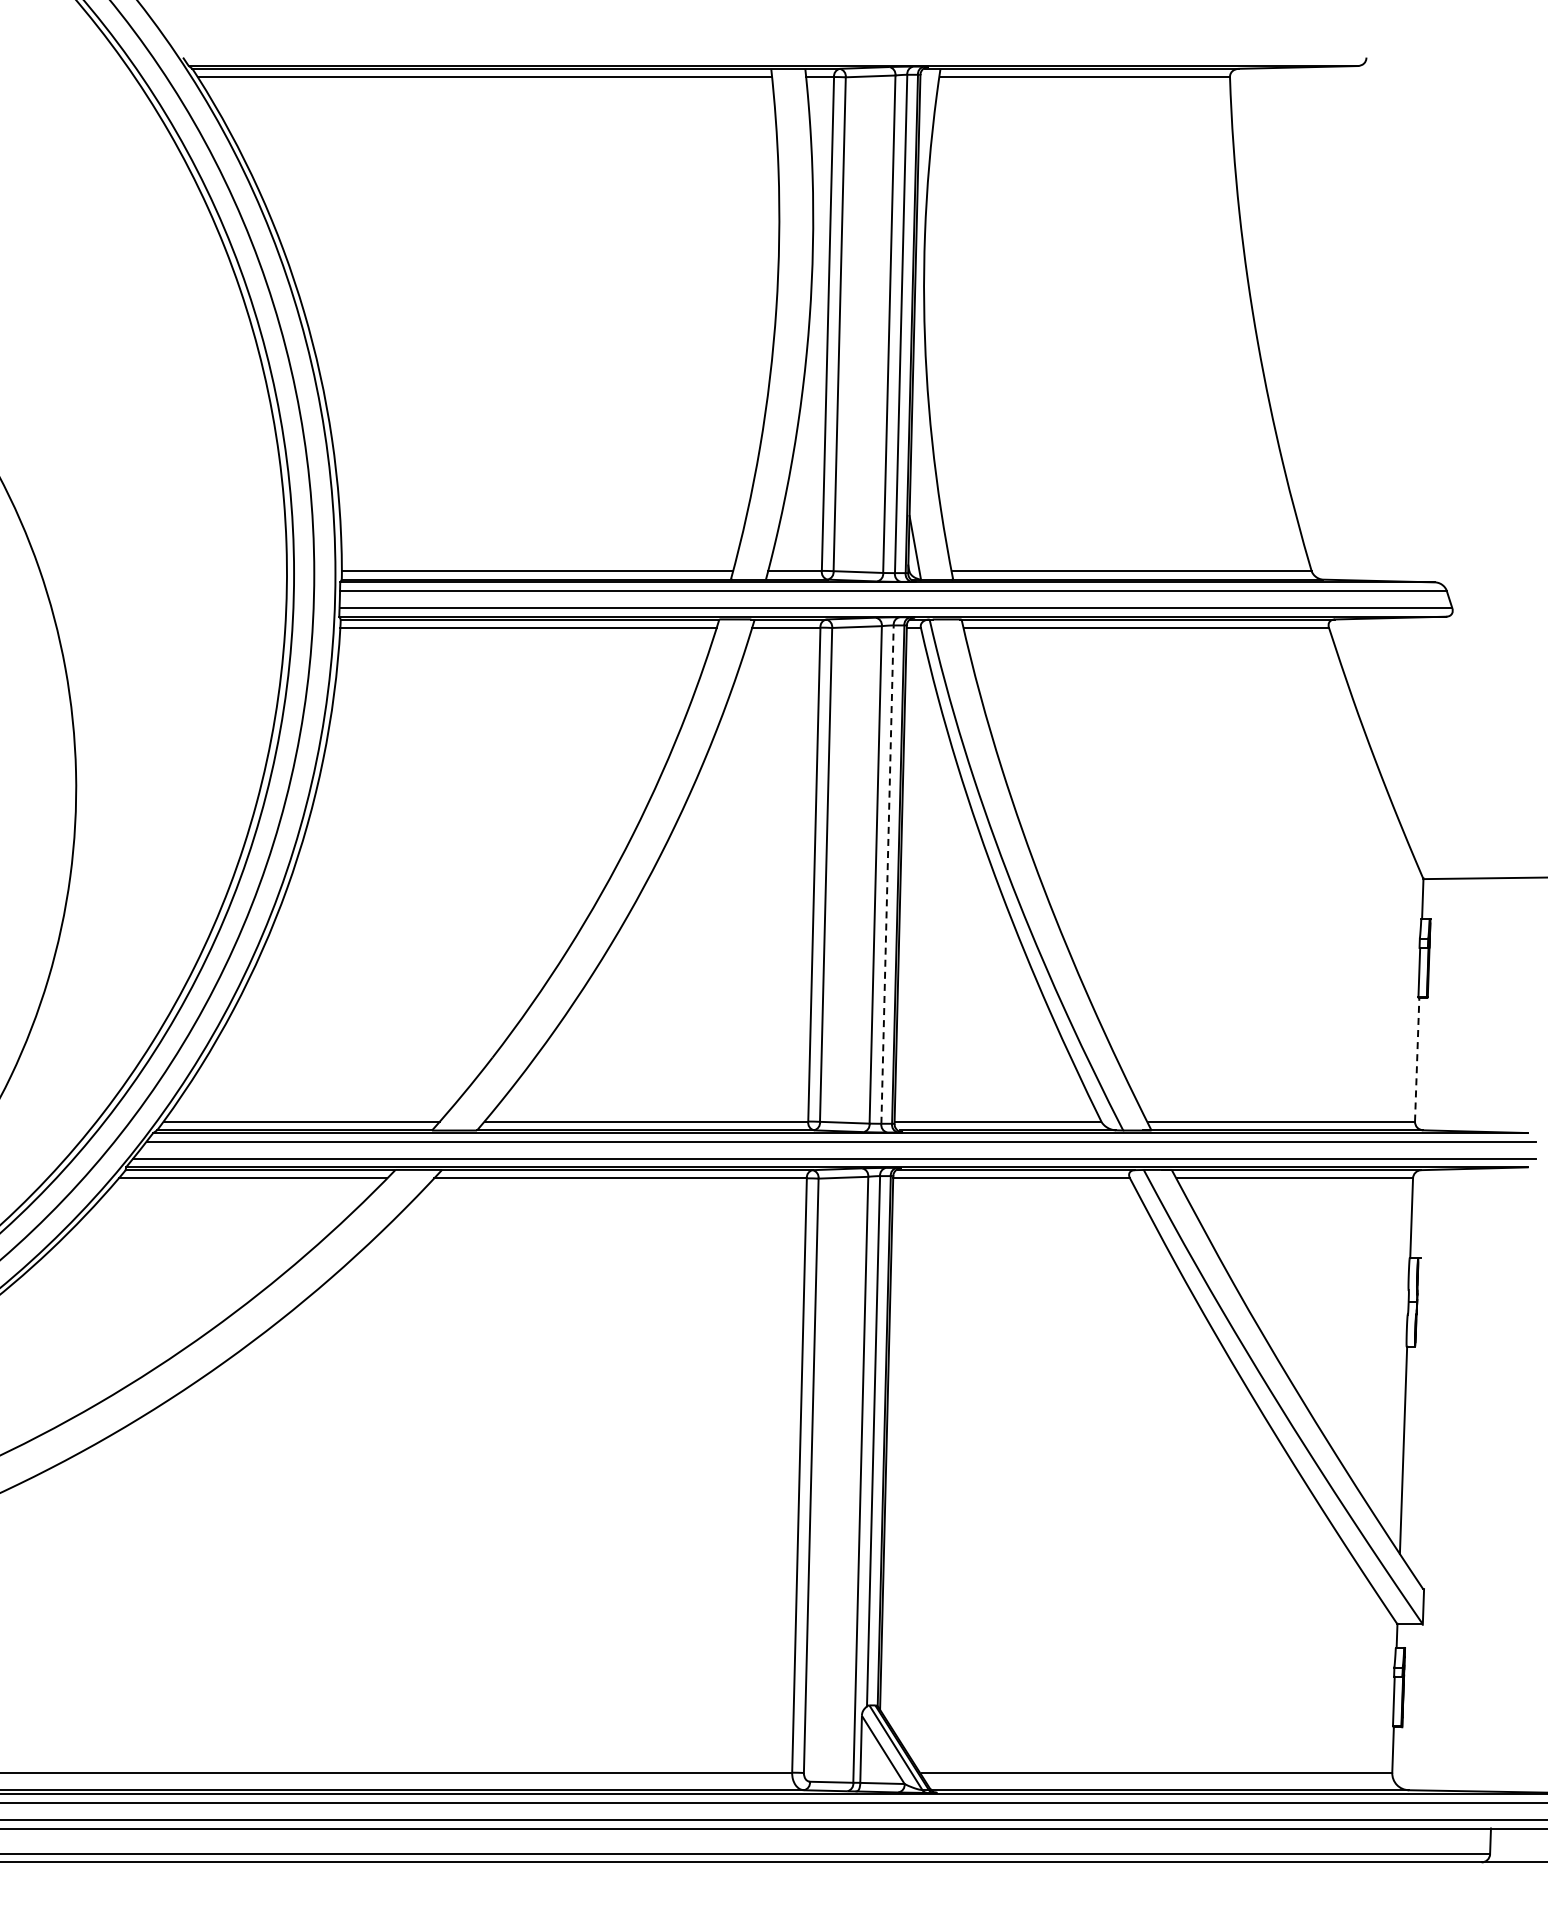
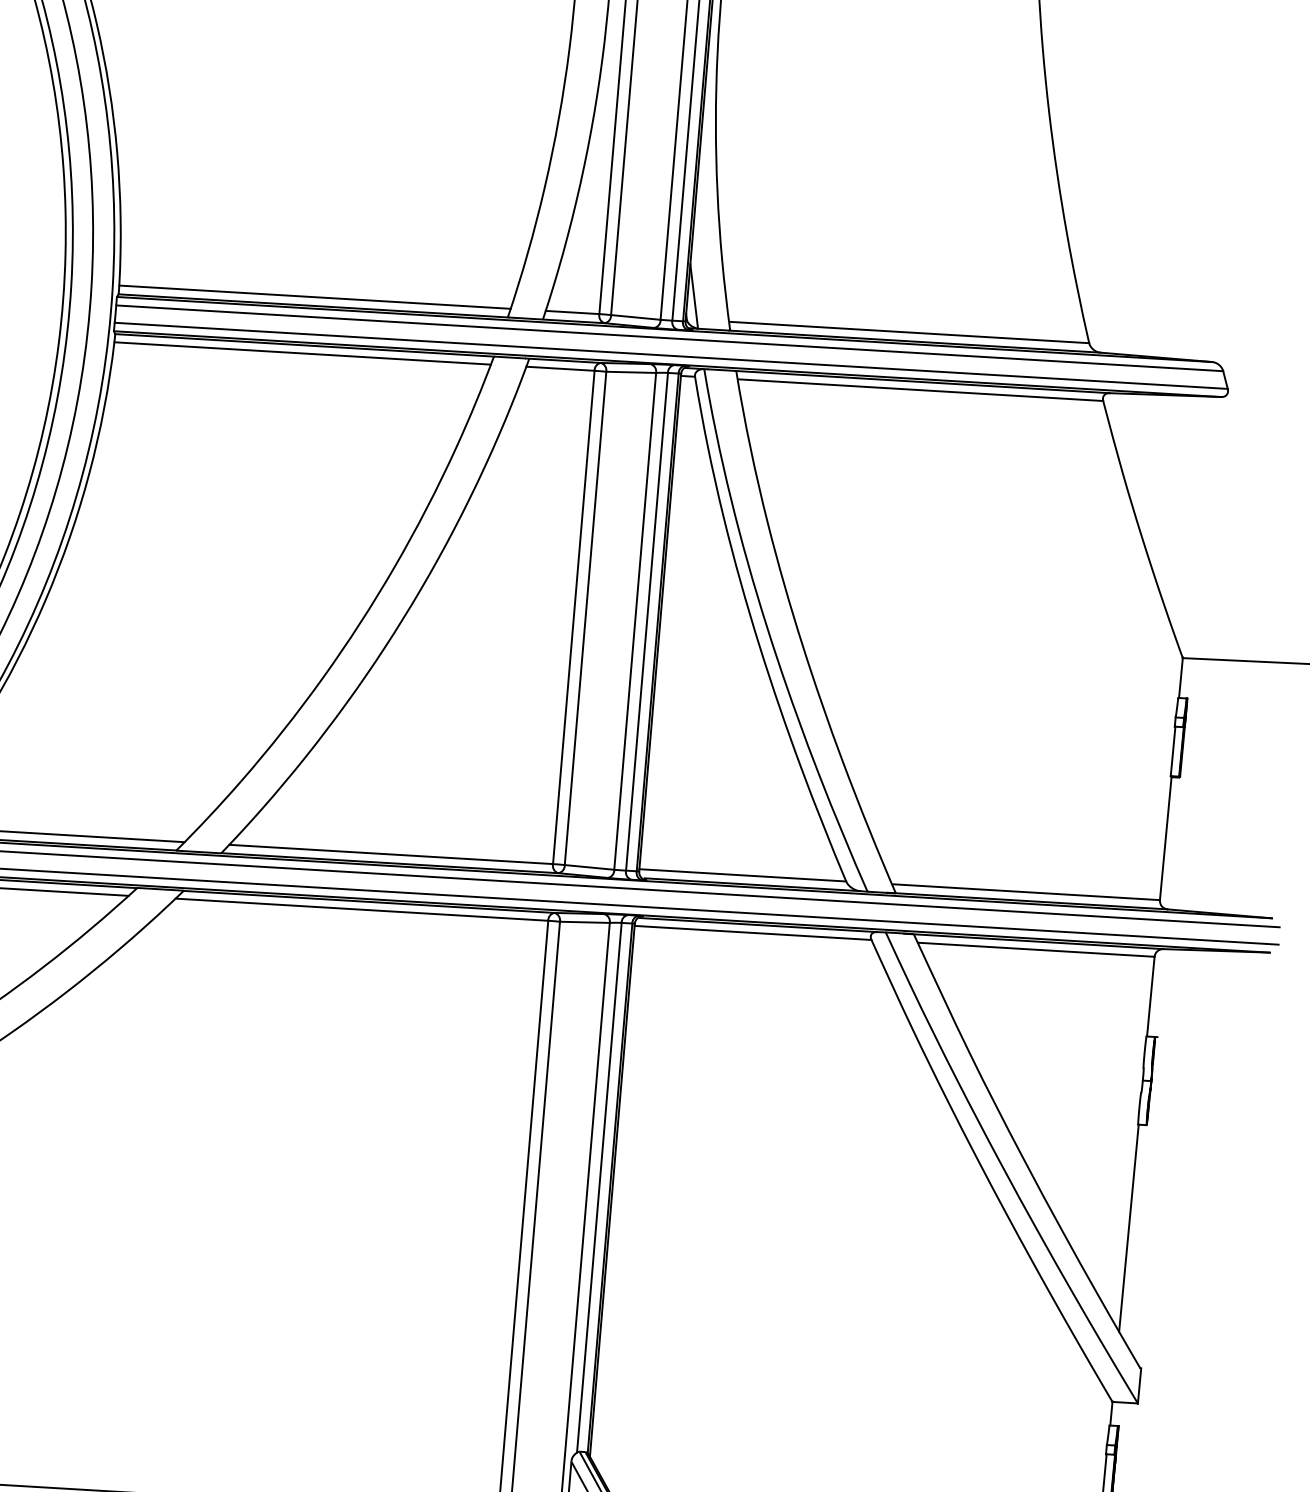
line: (887, 874) -> (646, 621), dashed -> solid
line: (1417, 1058) -> (1166, 837), dashed -> solid

